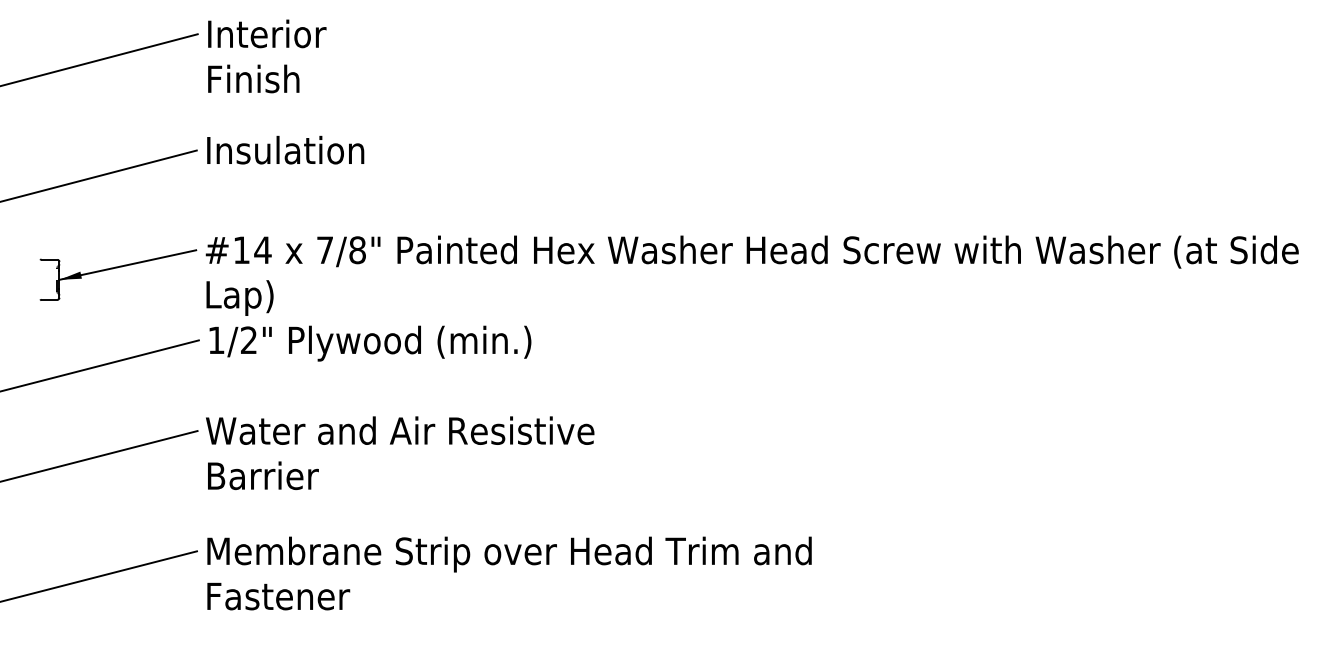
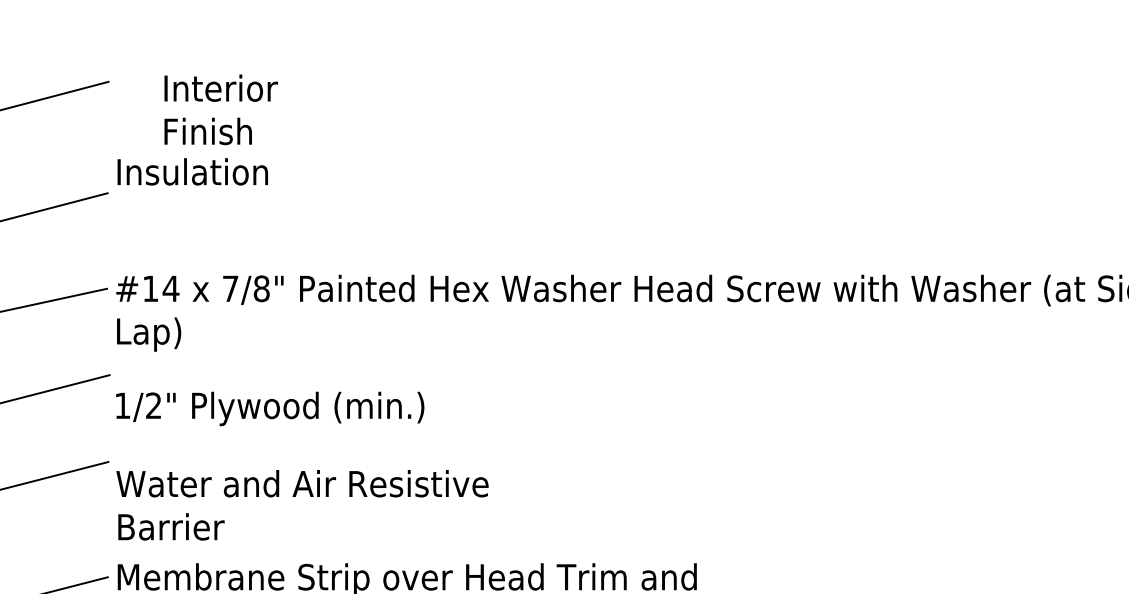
text: (267, 56) -> (221, 109), moved
text: (285, 149) -> (192, 171), moved
text: (370, 343) -> (270, 408), moved
text: (400, 453) -> (302, 505), moved

